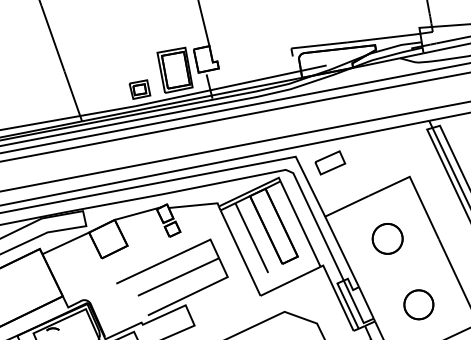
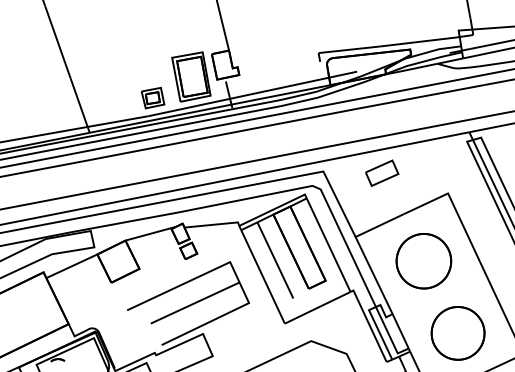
part: (330, 162) -> (382, 172), moved
part: (387, 239) -> (423, 261), size x1.67
part: (418, 304) -> (457, 333), size x1.67

